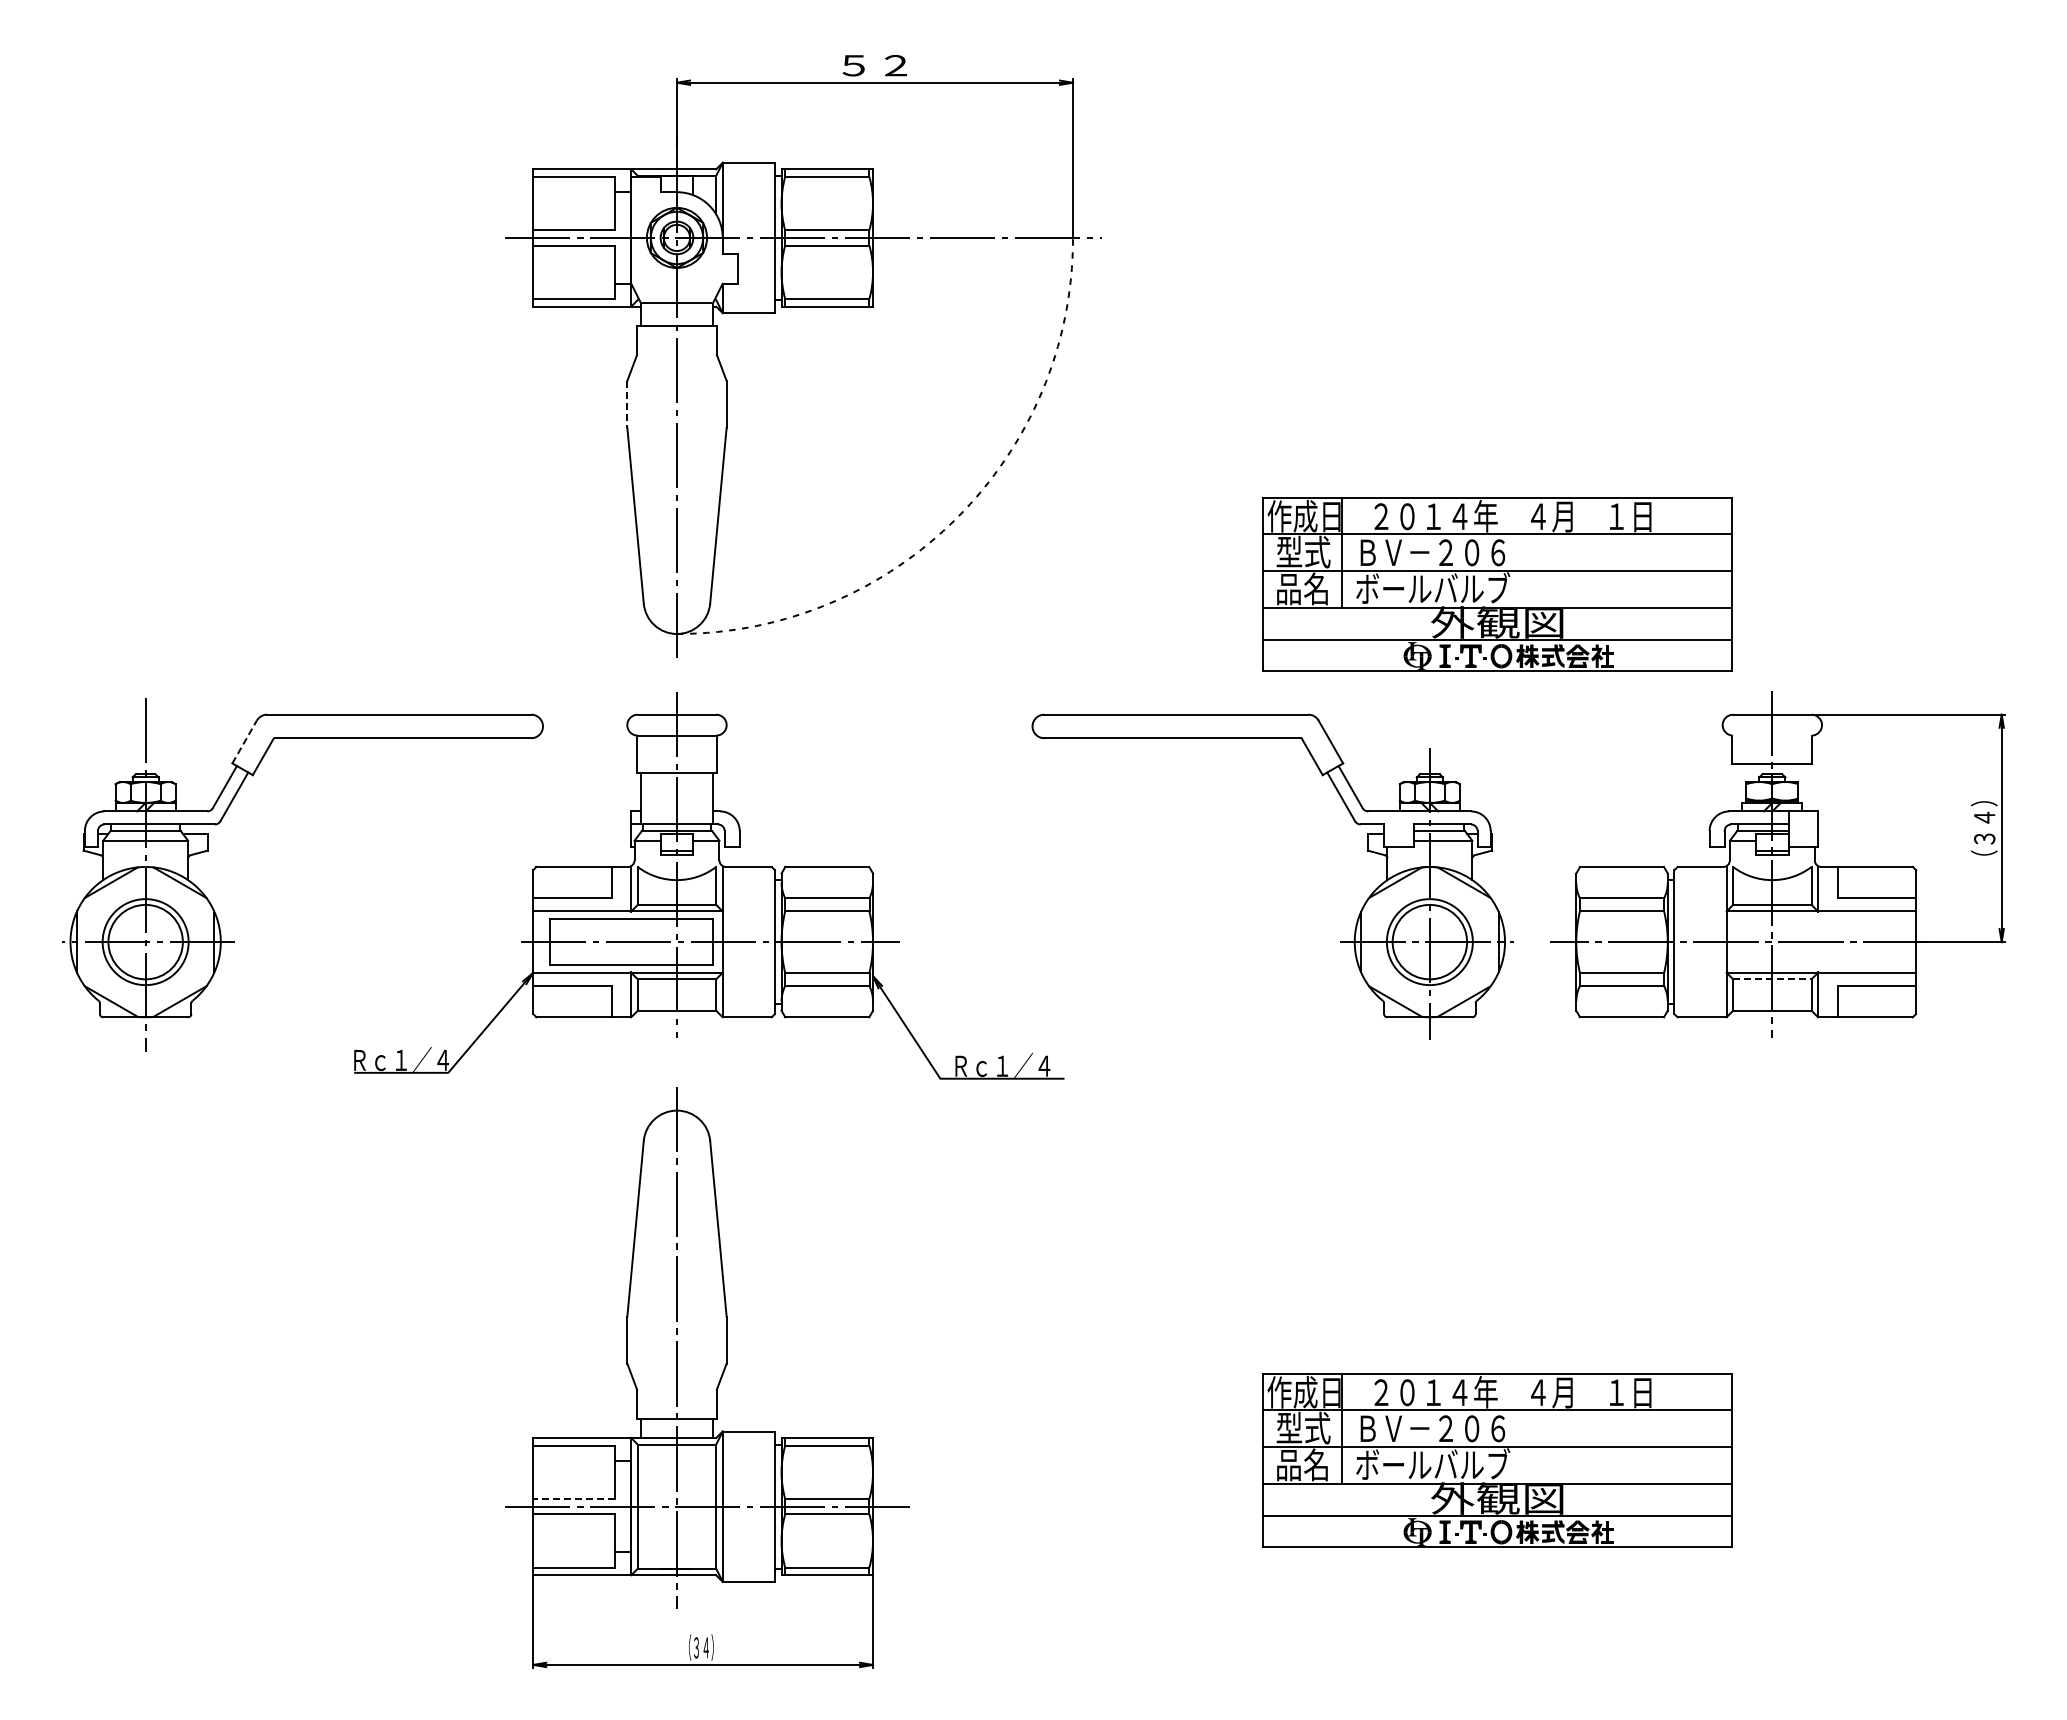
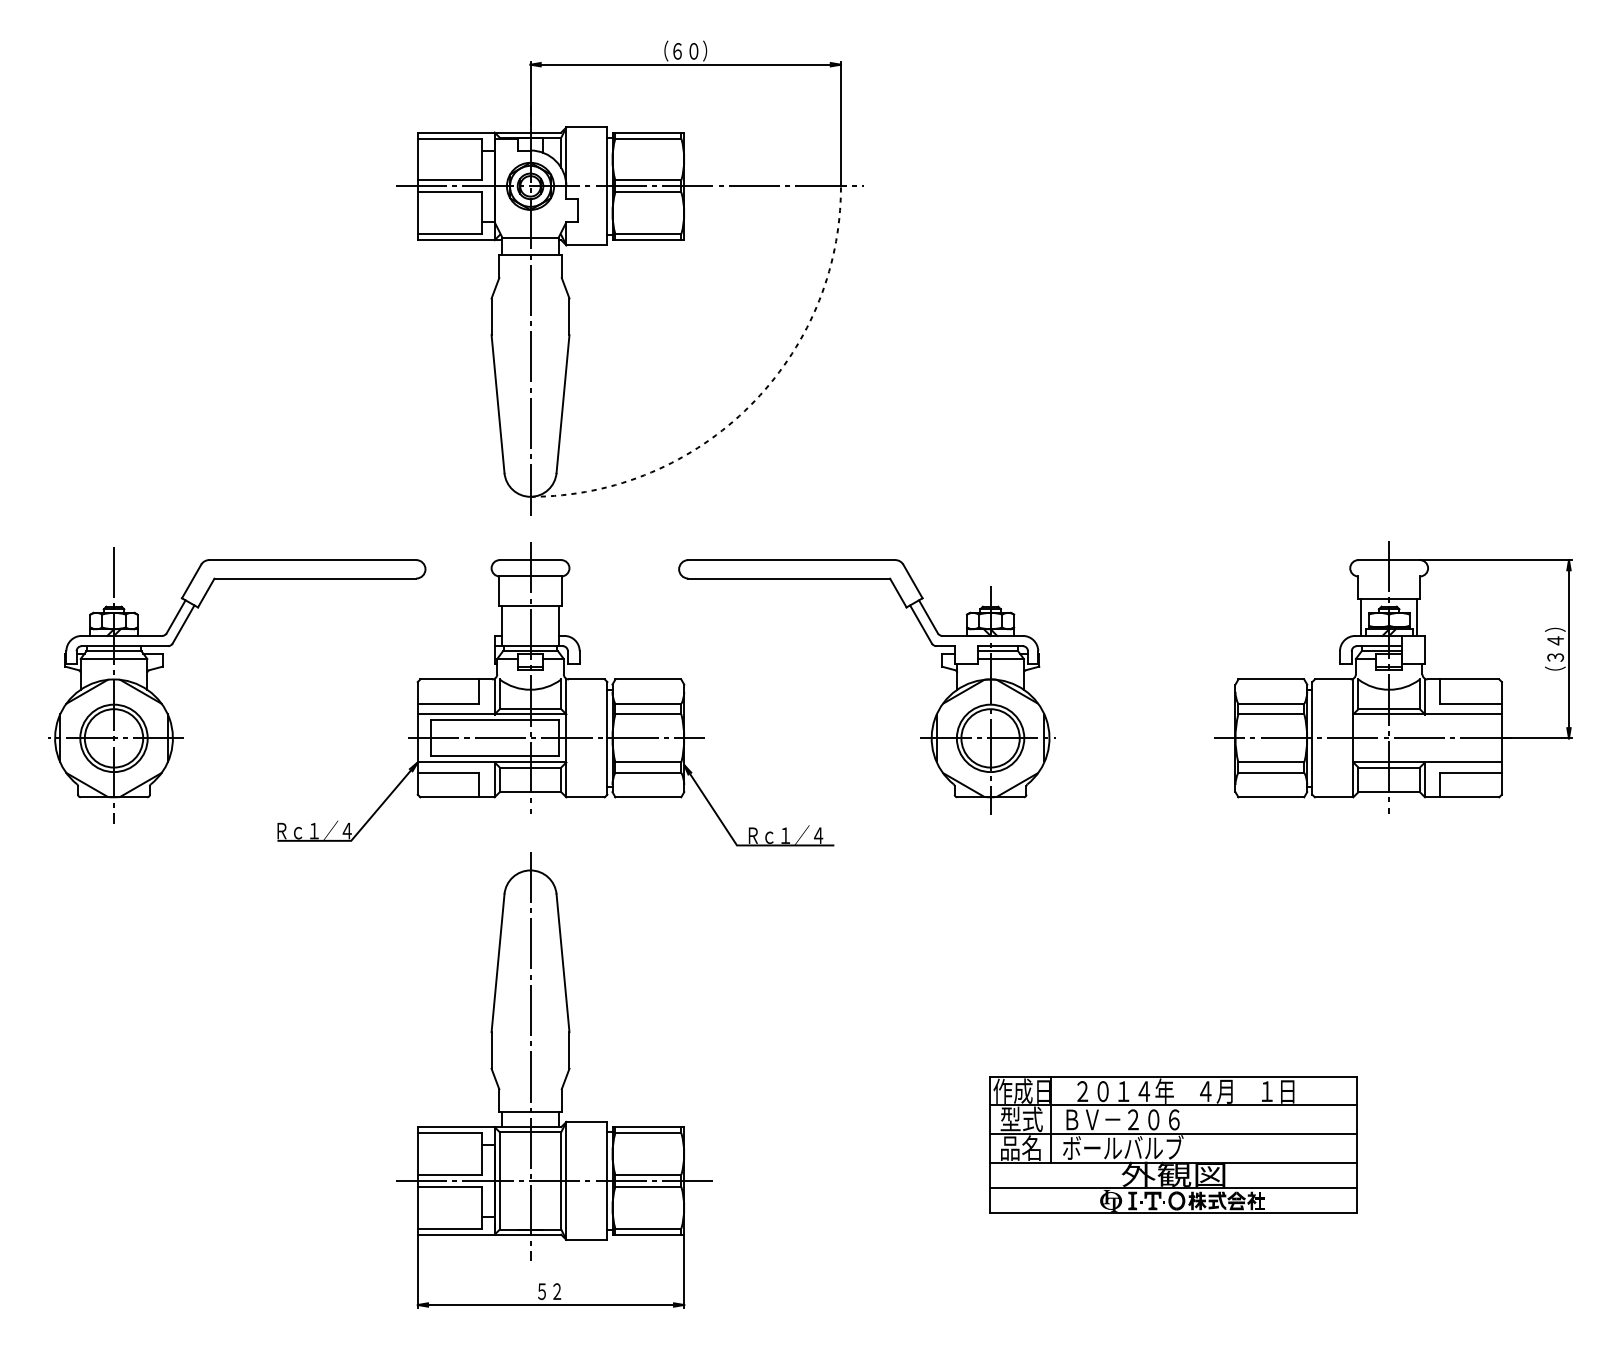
text: (874, 65) -> (685, 51), ５２ -> （６０）
line: (627, 404) -> (491, 316), dashed -> solid
part: (1497, 584) -> (1173, 458), removed
line: (244, 742) -> (191, 581), dashed -> solid
line: (1736, 787) -> (1361, 617), added
line: (1808, 787) -> (1417, 617), added
part: (1340, 941) -> (920, 737), moved
line: (1772, 979) -> (1389, 767), dashed -> solid
line: (574, 1498) -> (450, 1174), dashed -> solid
text: (700, 1647) -> (548, 1291), （３４） -> ５２

